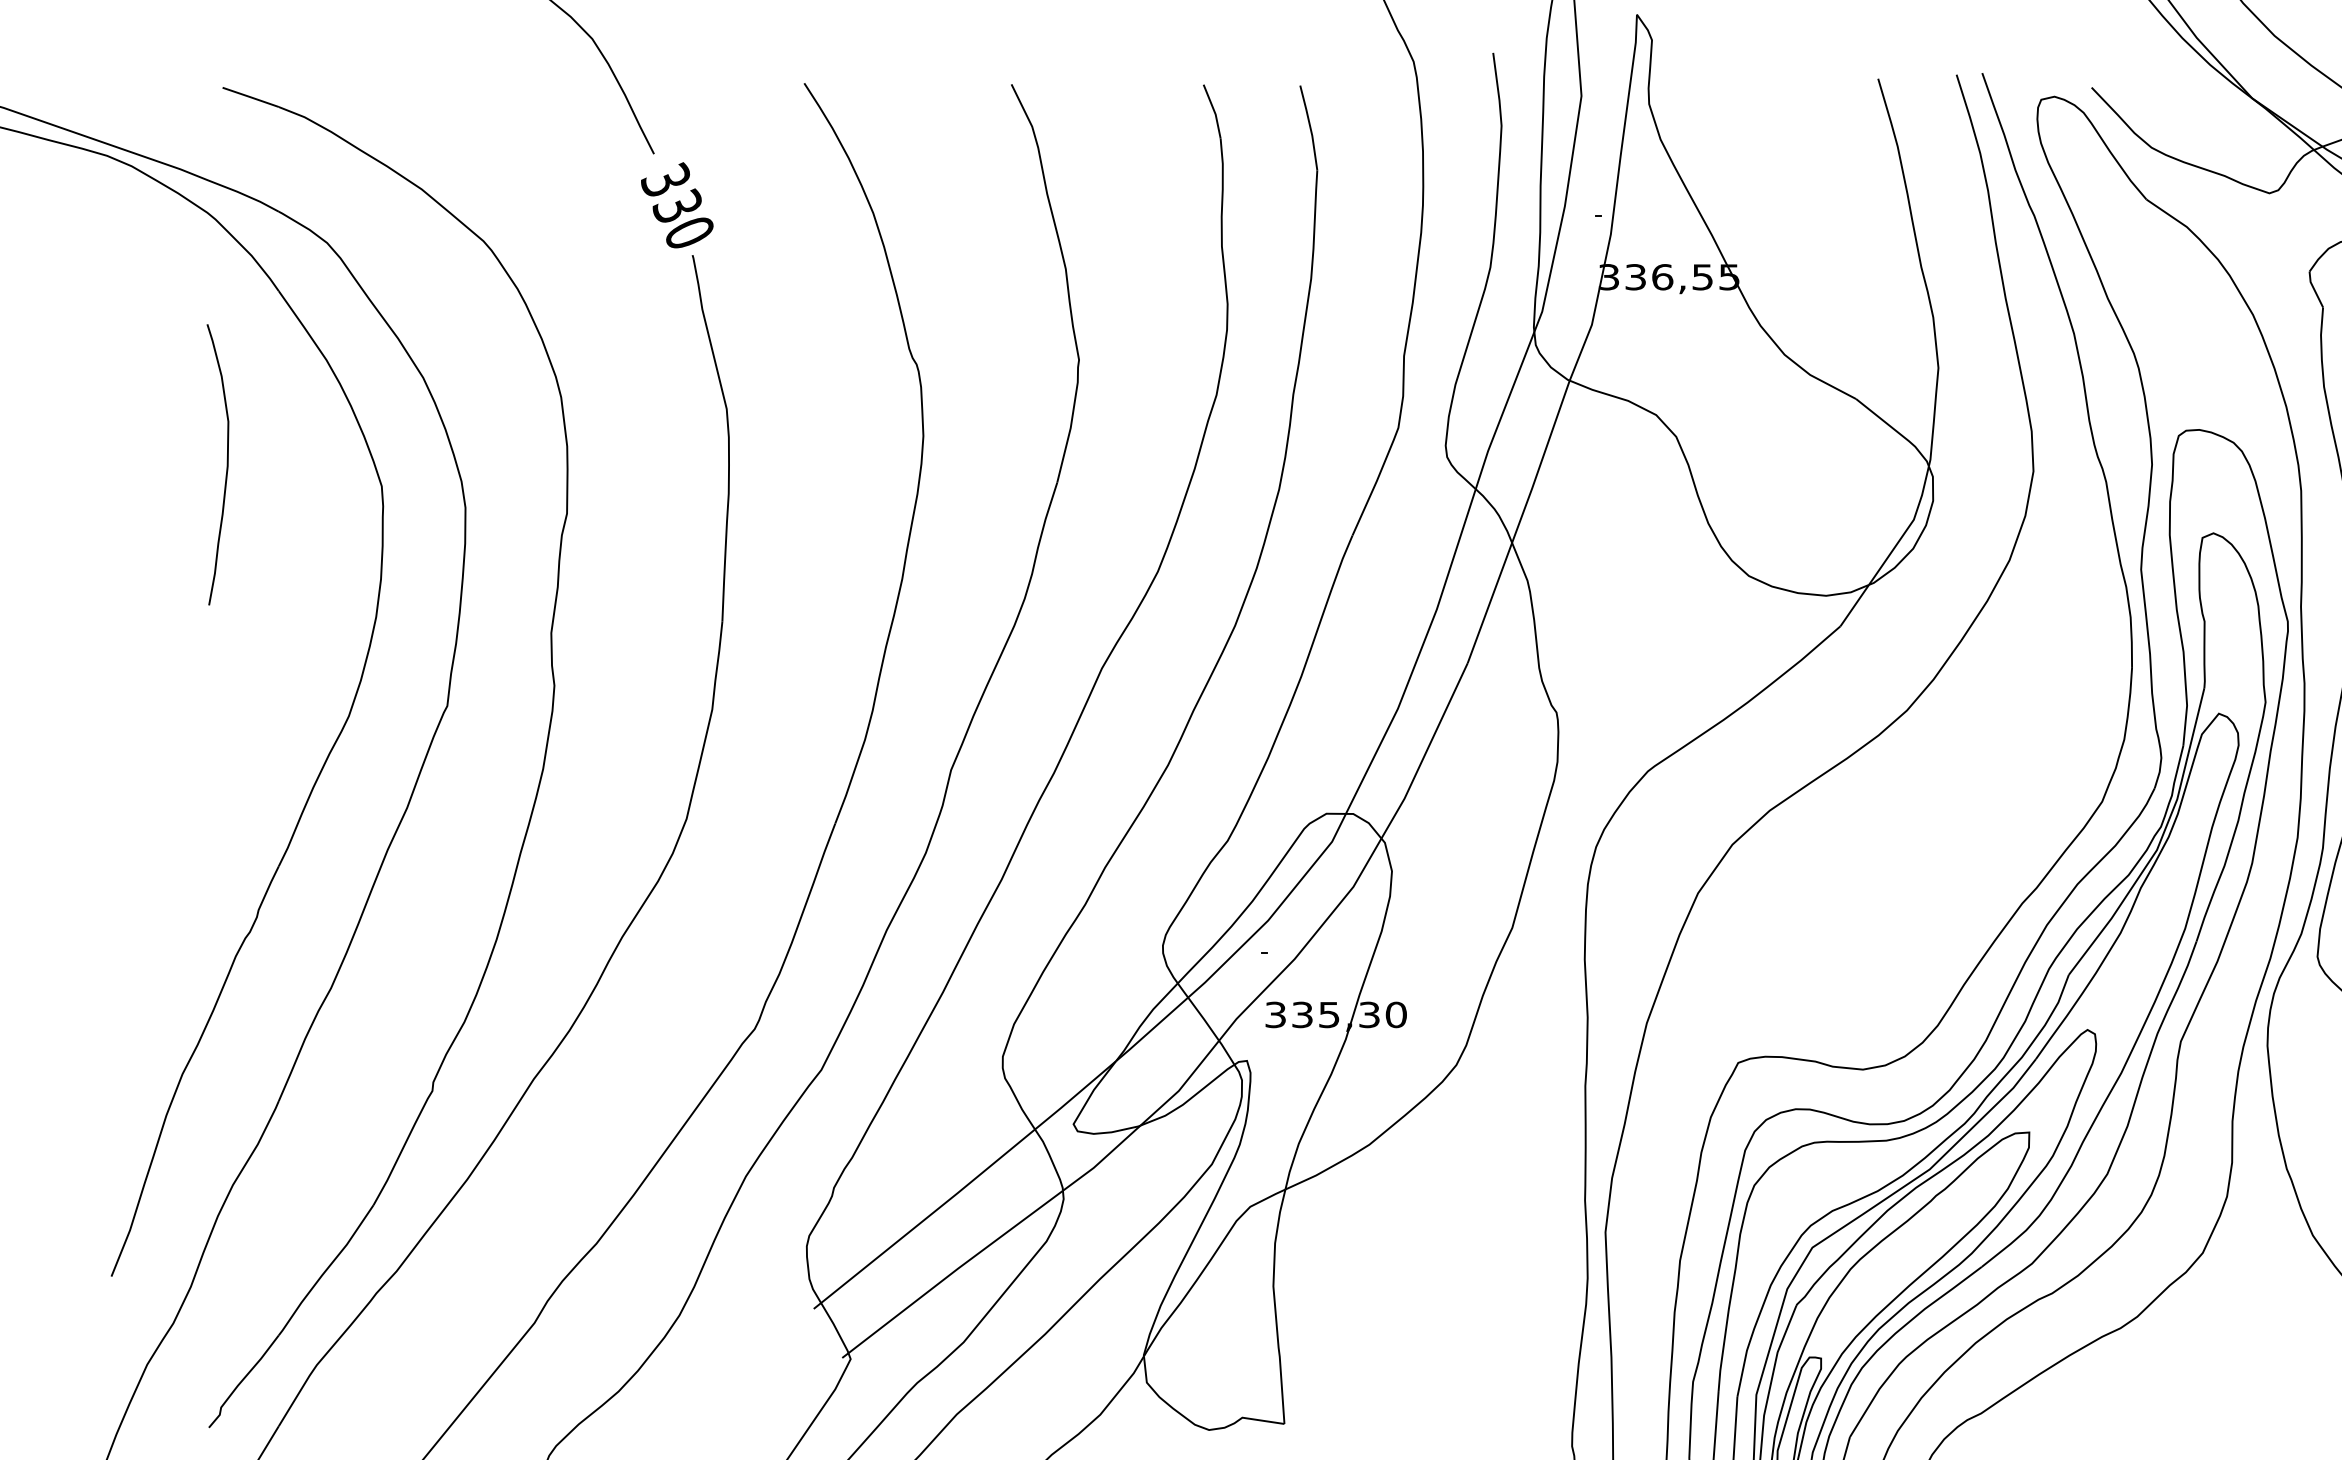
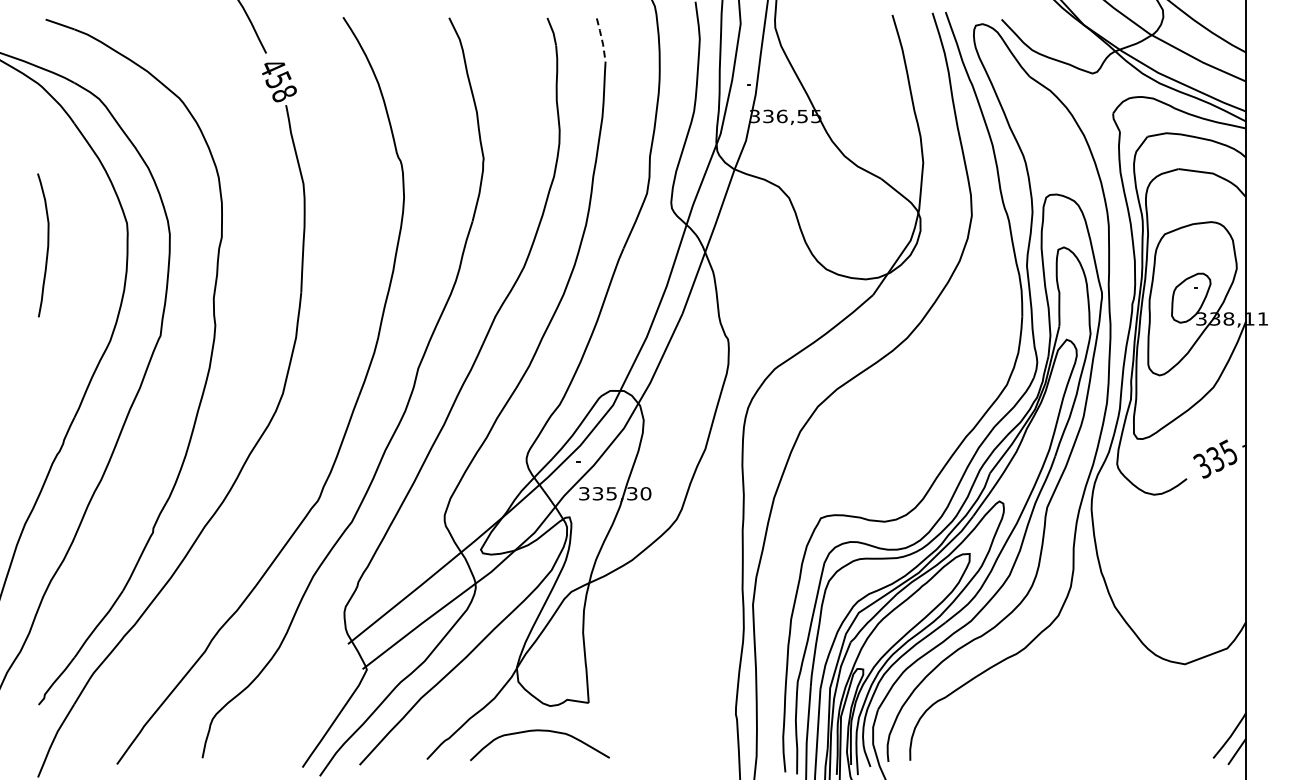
line: (1311, 128) -> (602, 40), solid -> dashed
text: (675, 204) -> (277, 79), 330 -> 458
curve: (226, 464) -> (47, 245), moved

